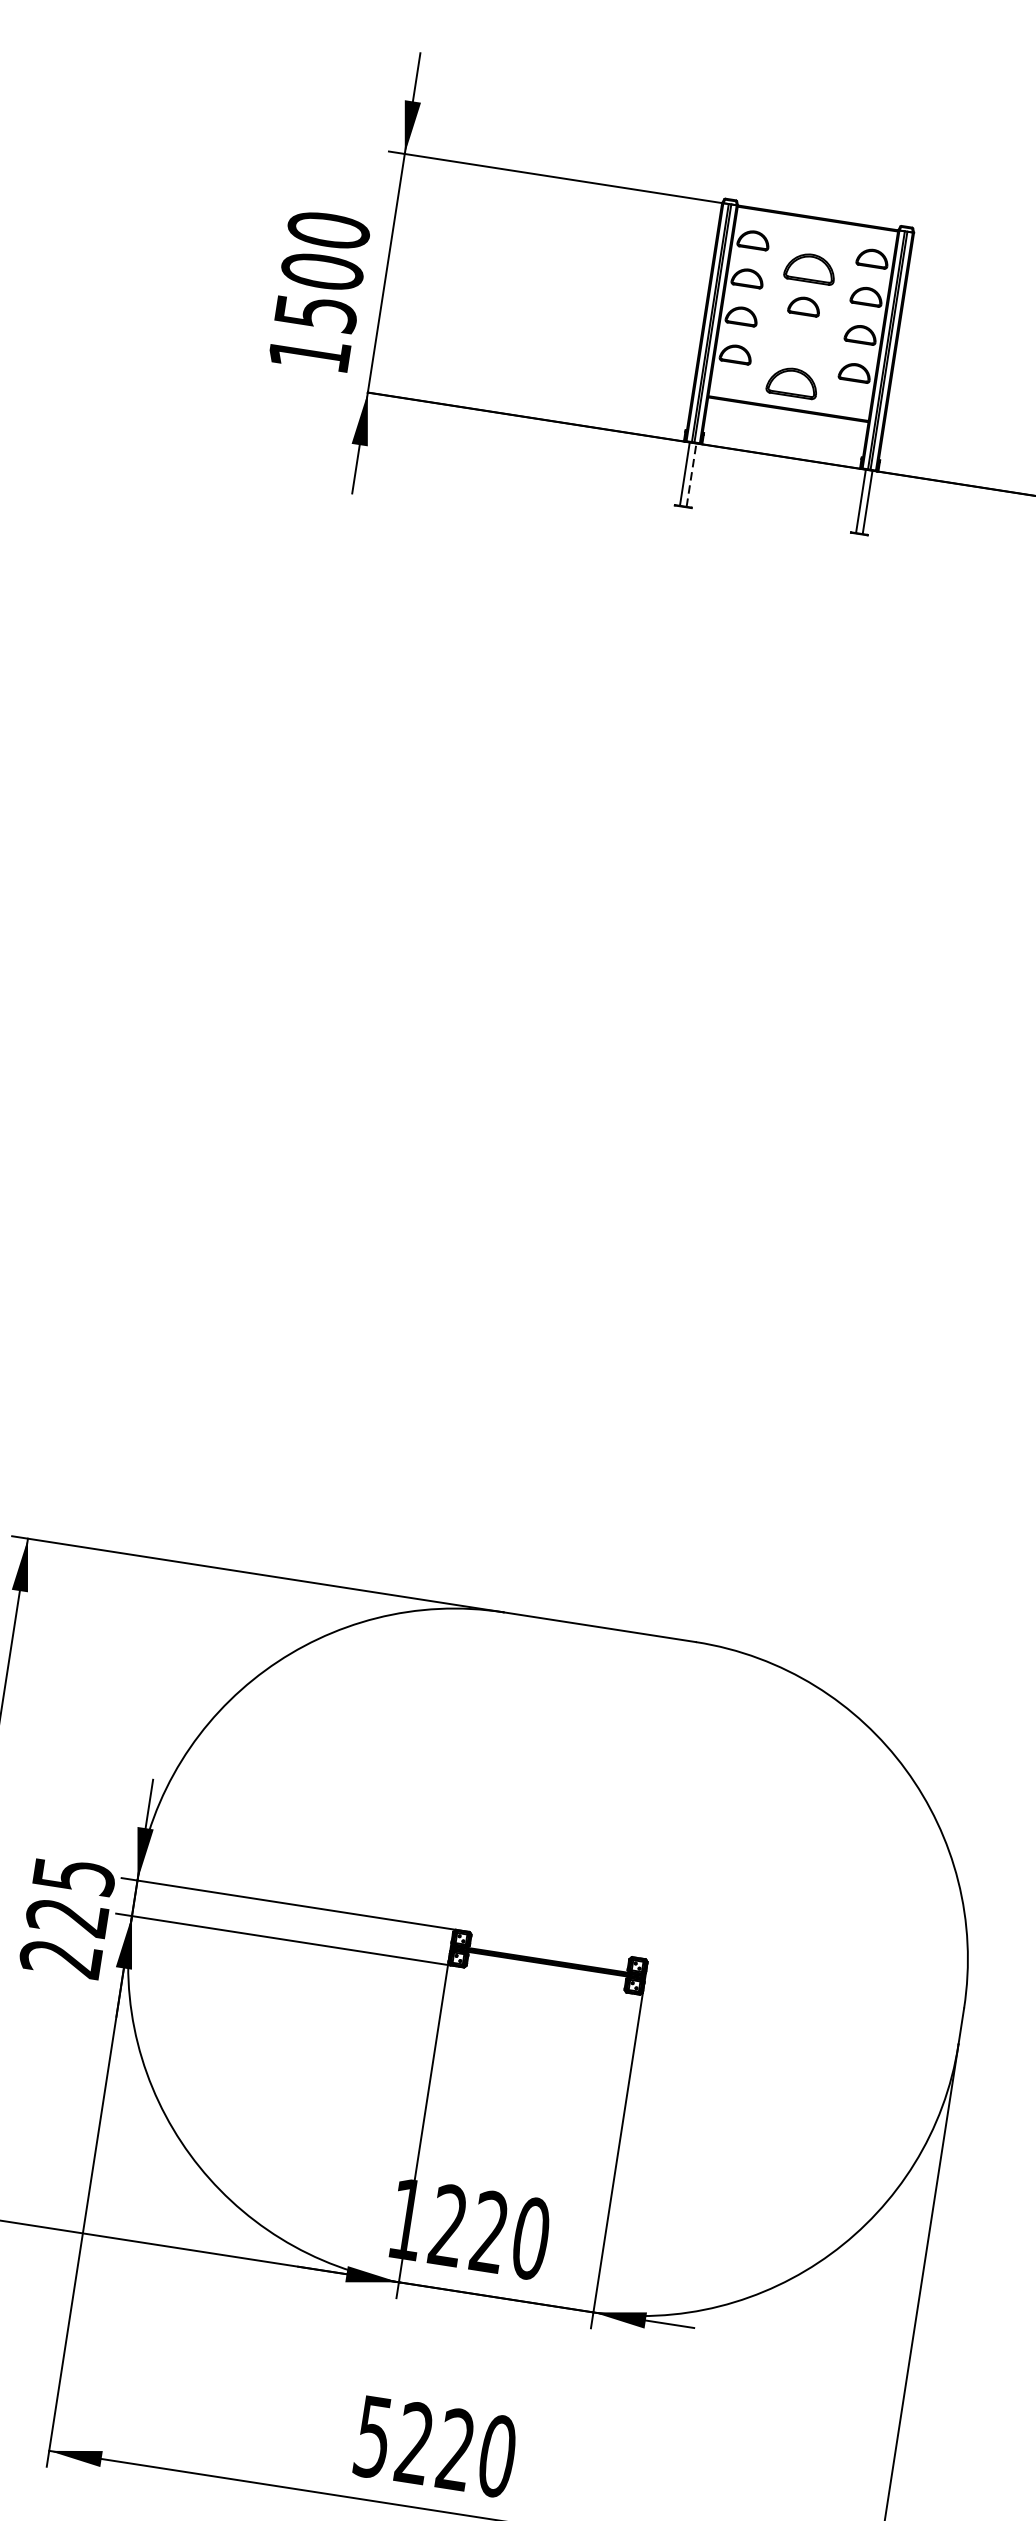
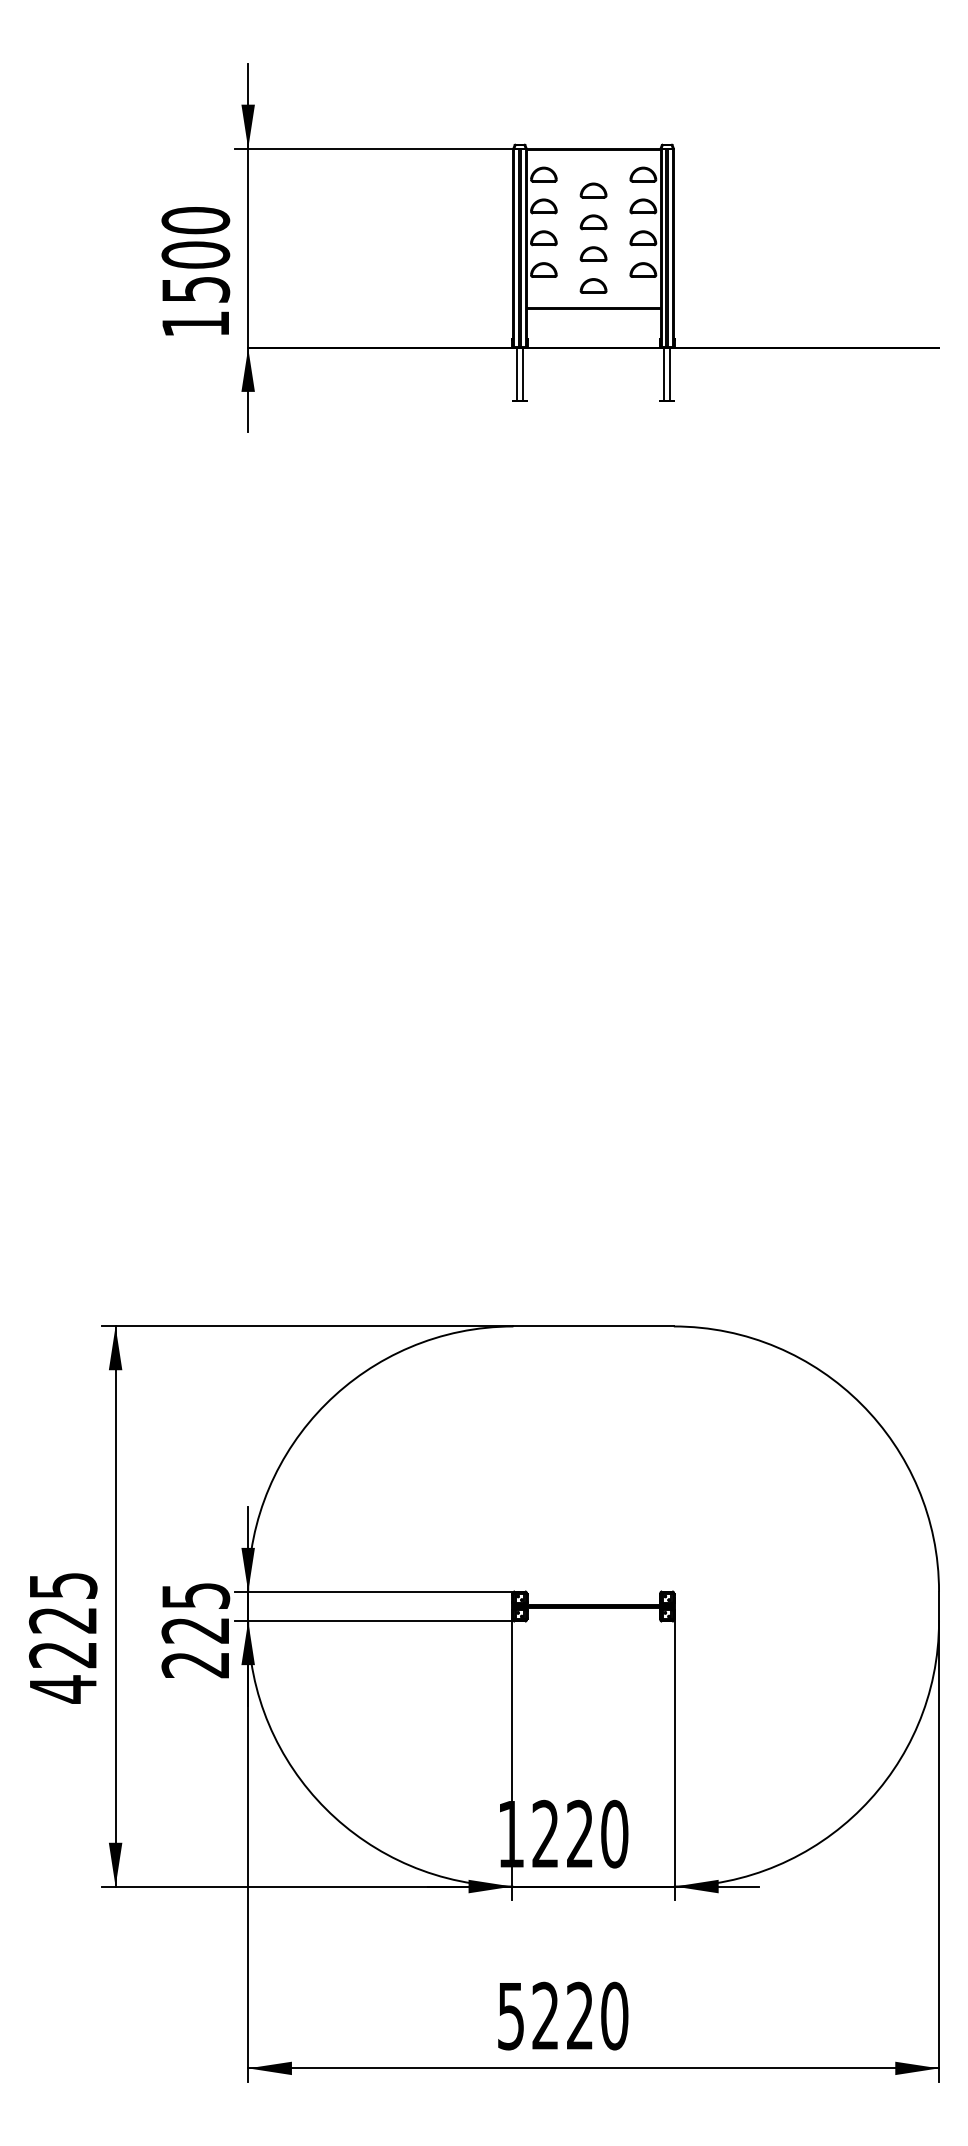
part: (810, 268) -> (593, 190), size x0.62
part: (798, 343) -> (593, 253), added
part: (792, 381) -> (593, 285), size x0.62
line: (691, 475) -> (522, 374), dashed -> solid

